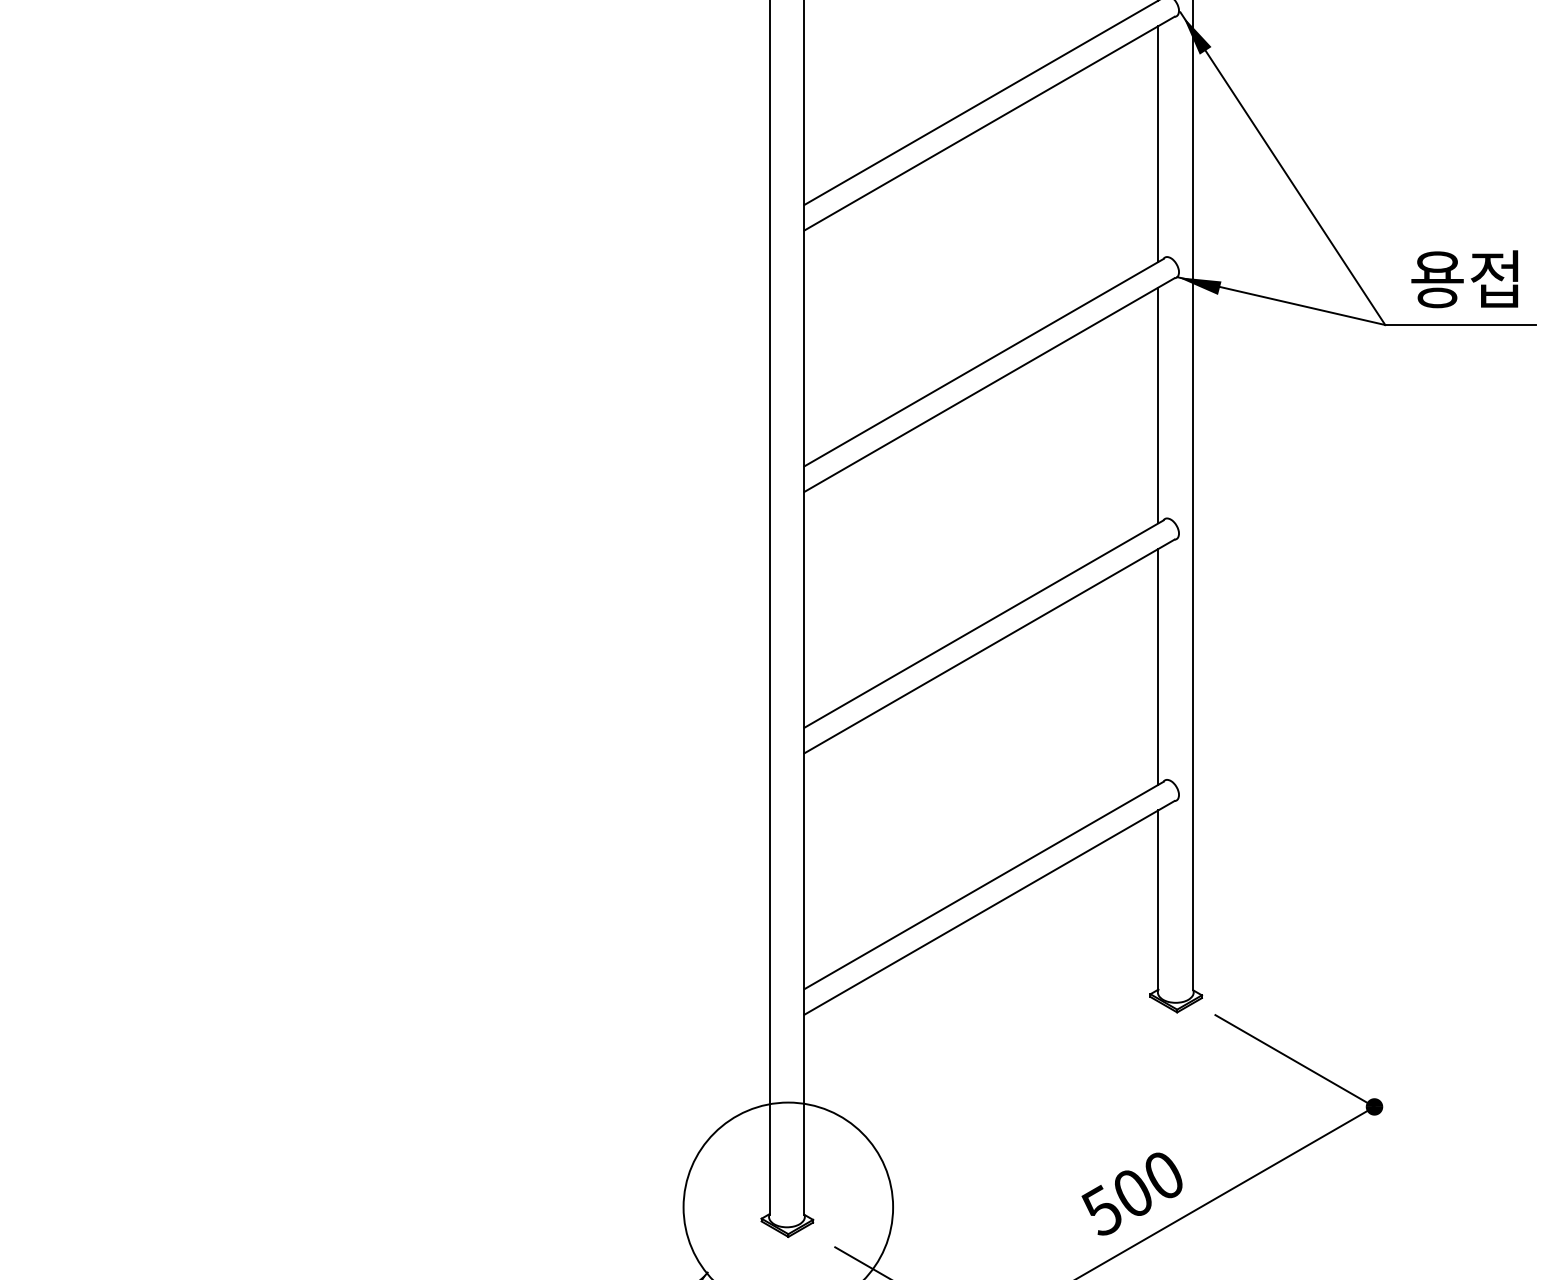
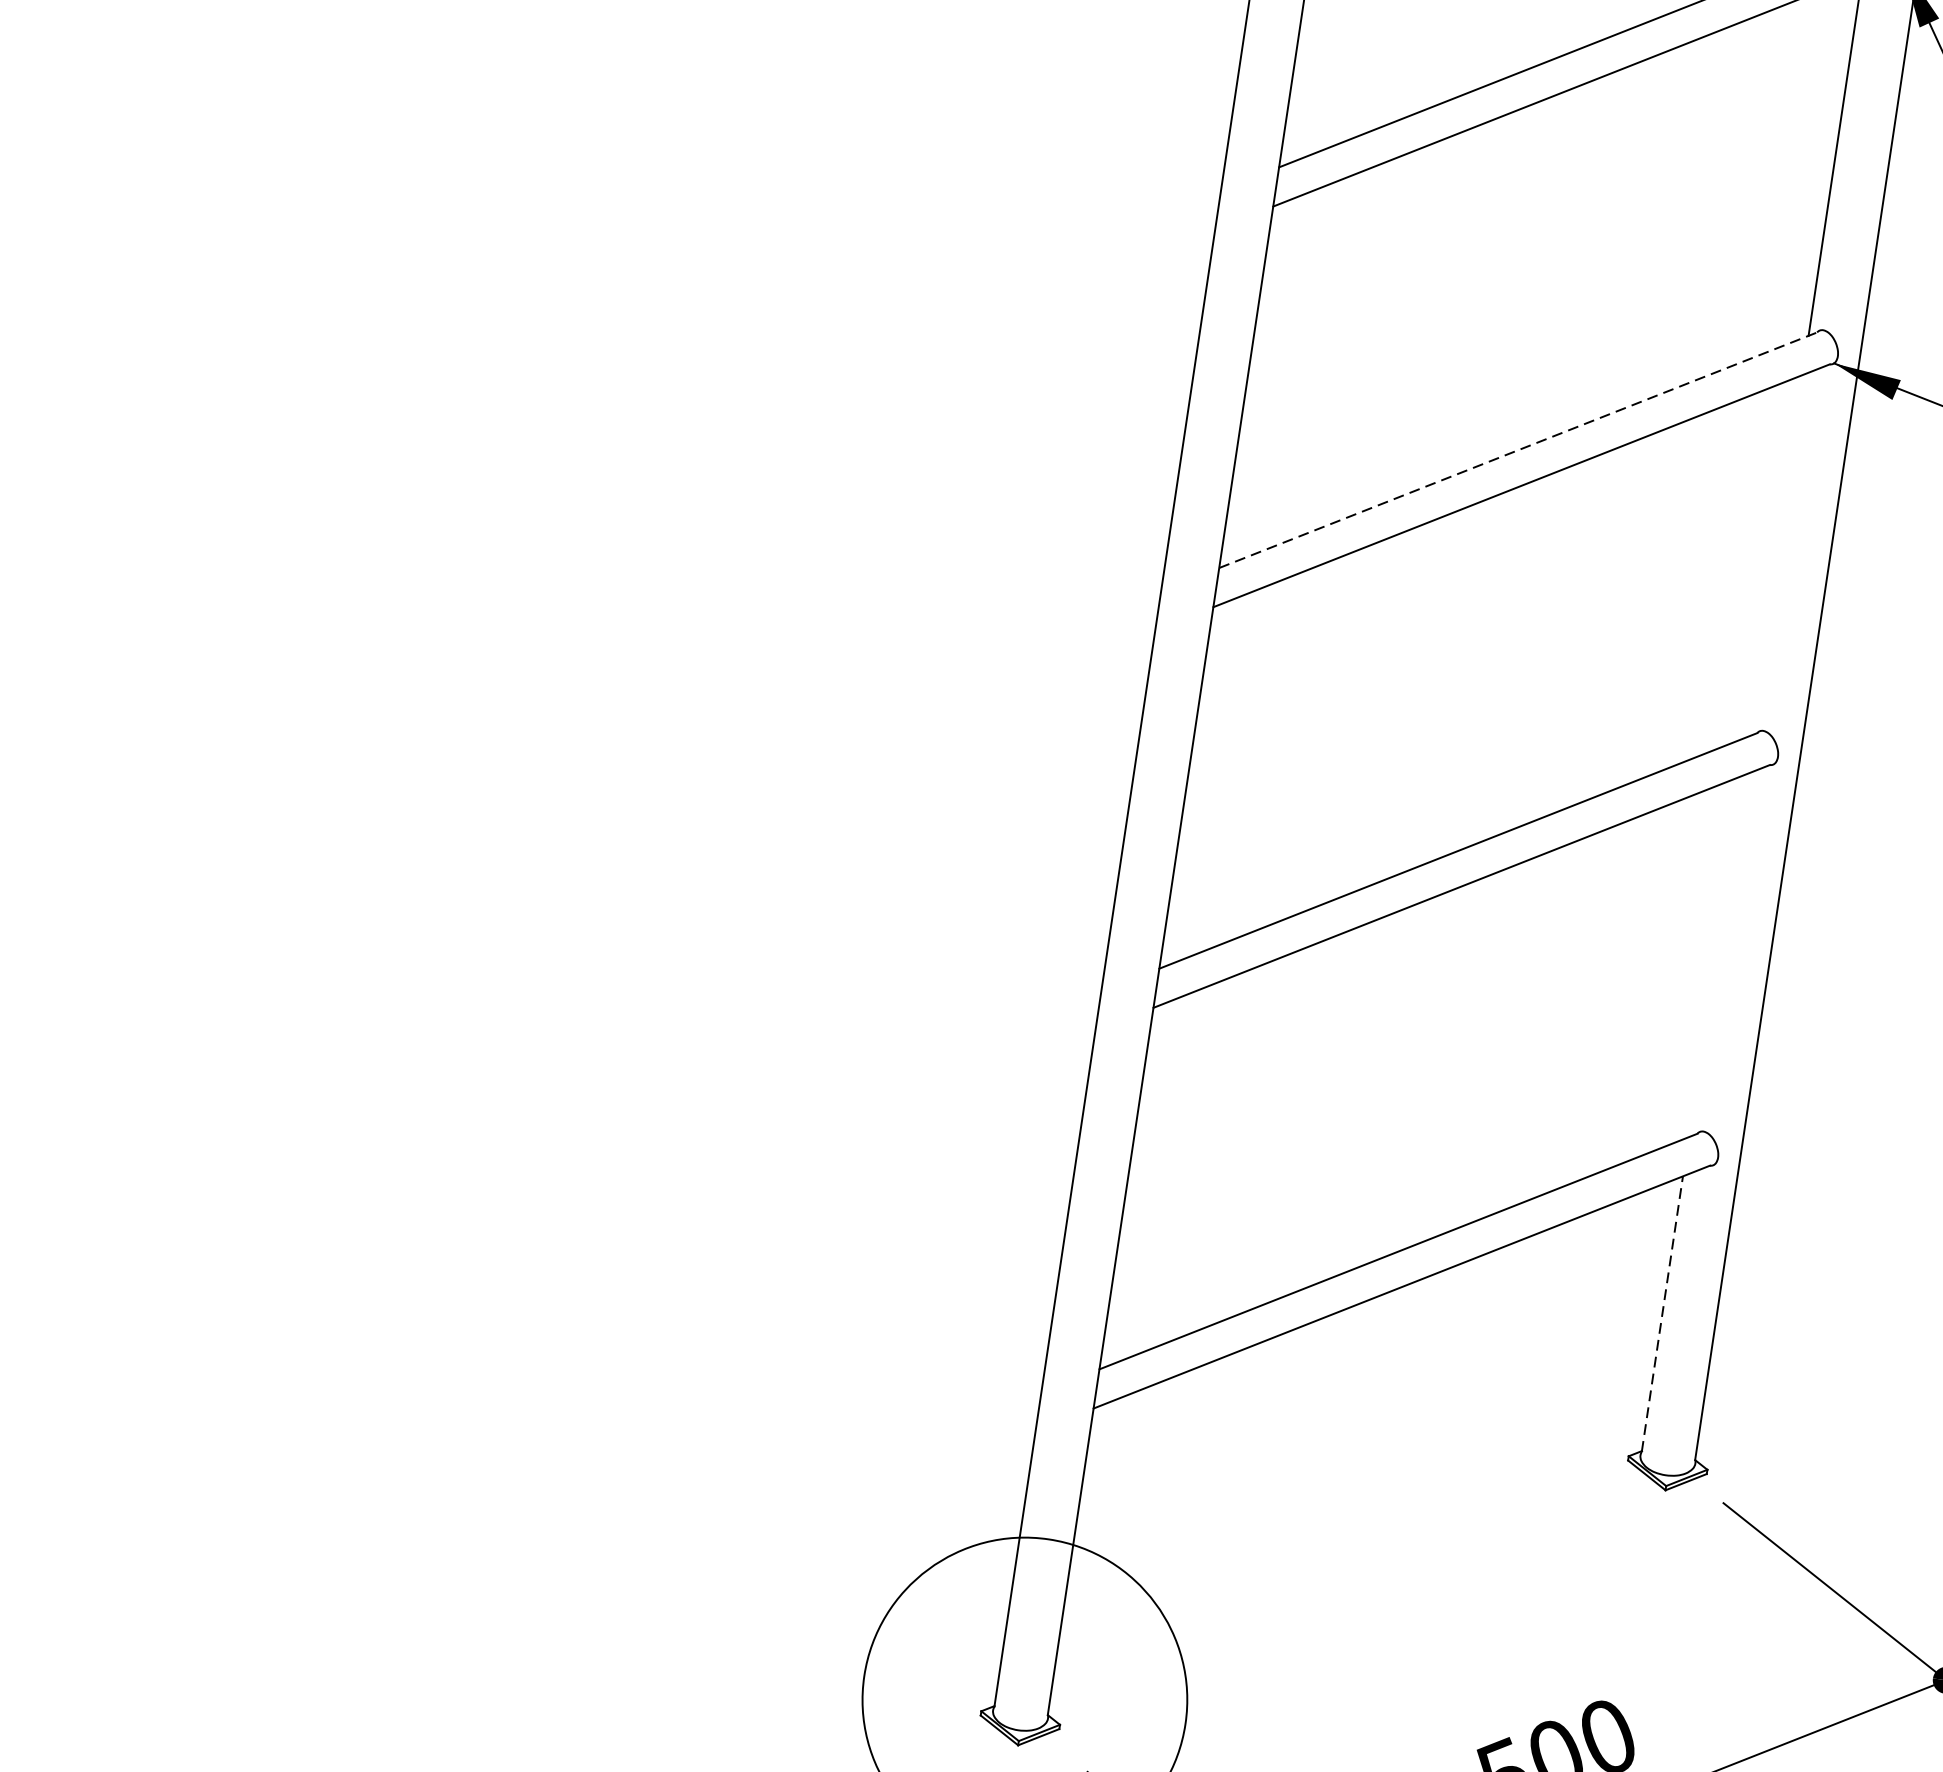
line: (984, 362) -> (1519, 450), solid -> dashed
line: (1158, 405) -> (1775, 555), removed
line: (1158, 666) -> (1716, 955), removed
line: (1158, 900) -> (1662, 1314), solid -> dashed

